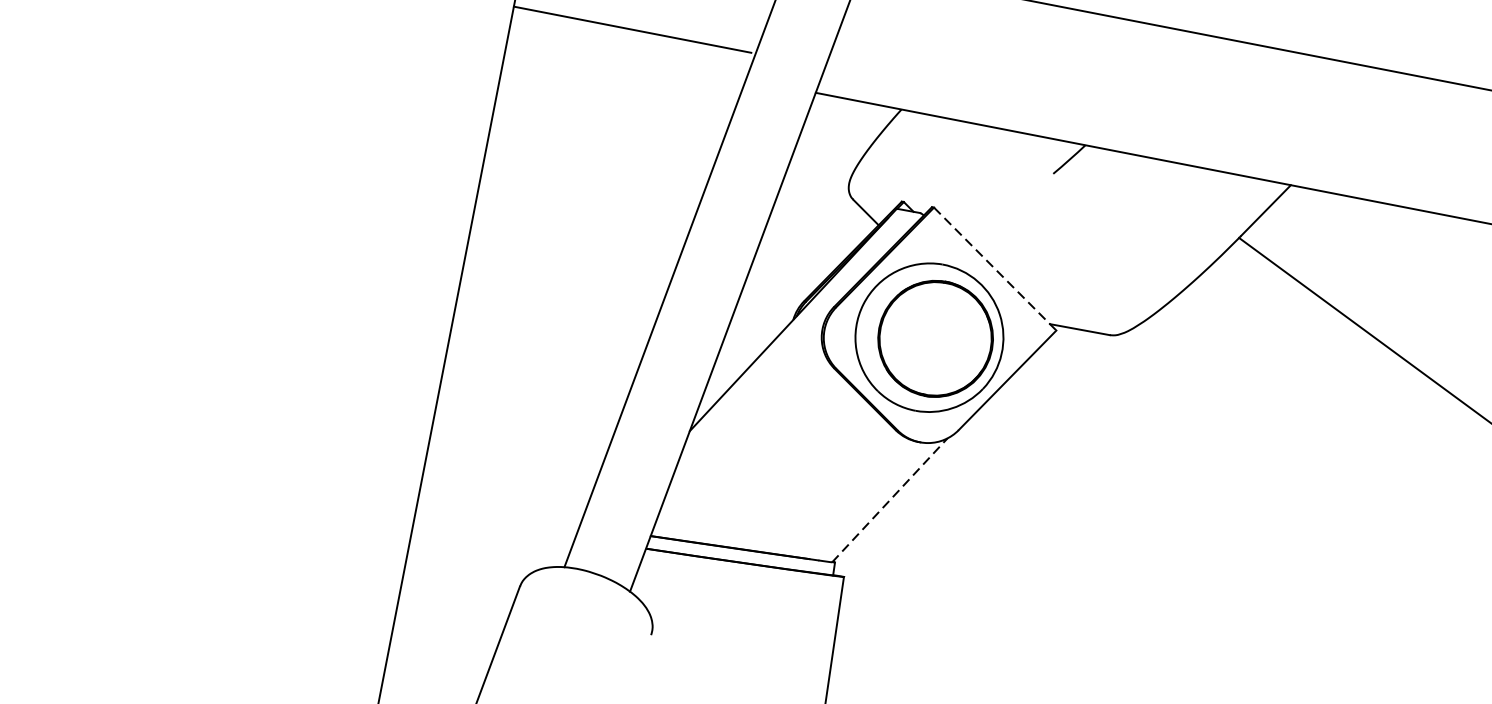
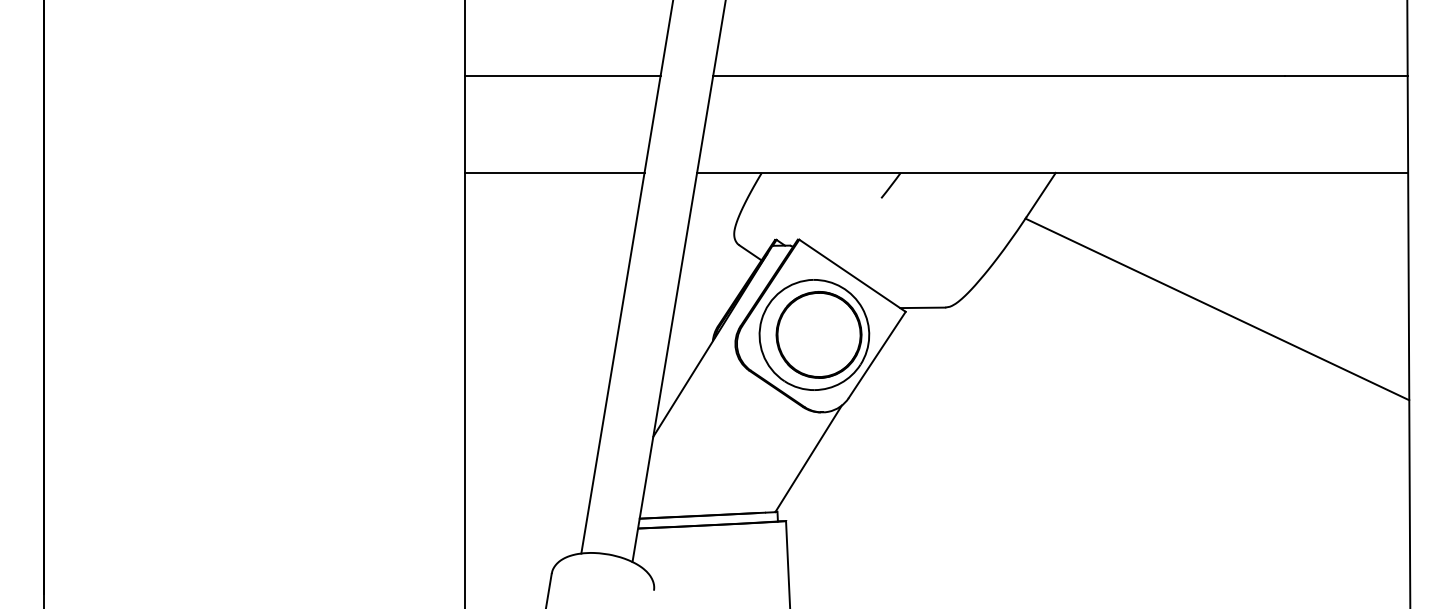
line: (632, 29) -> (554, 172), moved
line: (994, 270) -> (852, 276), dashed -> solid
line: (889, 499) -> (808, 458), dashed -> solid

